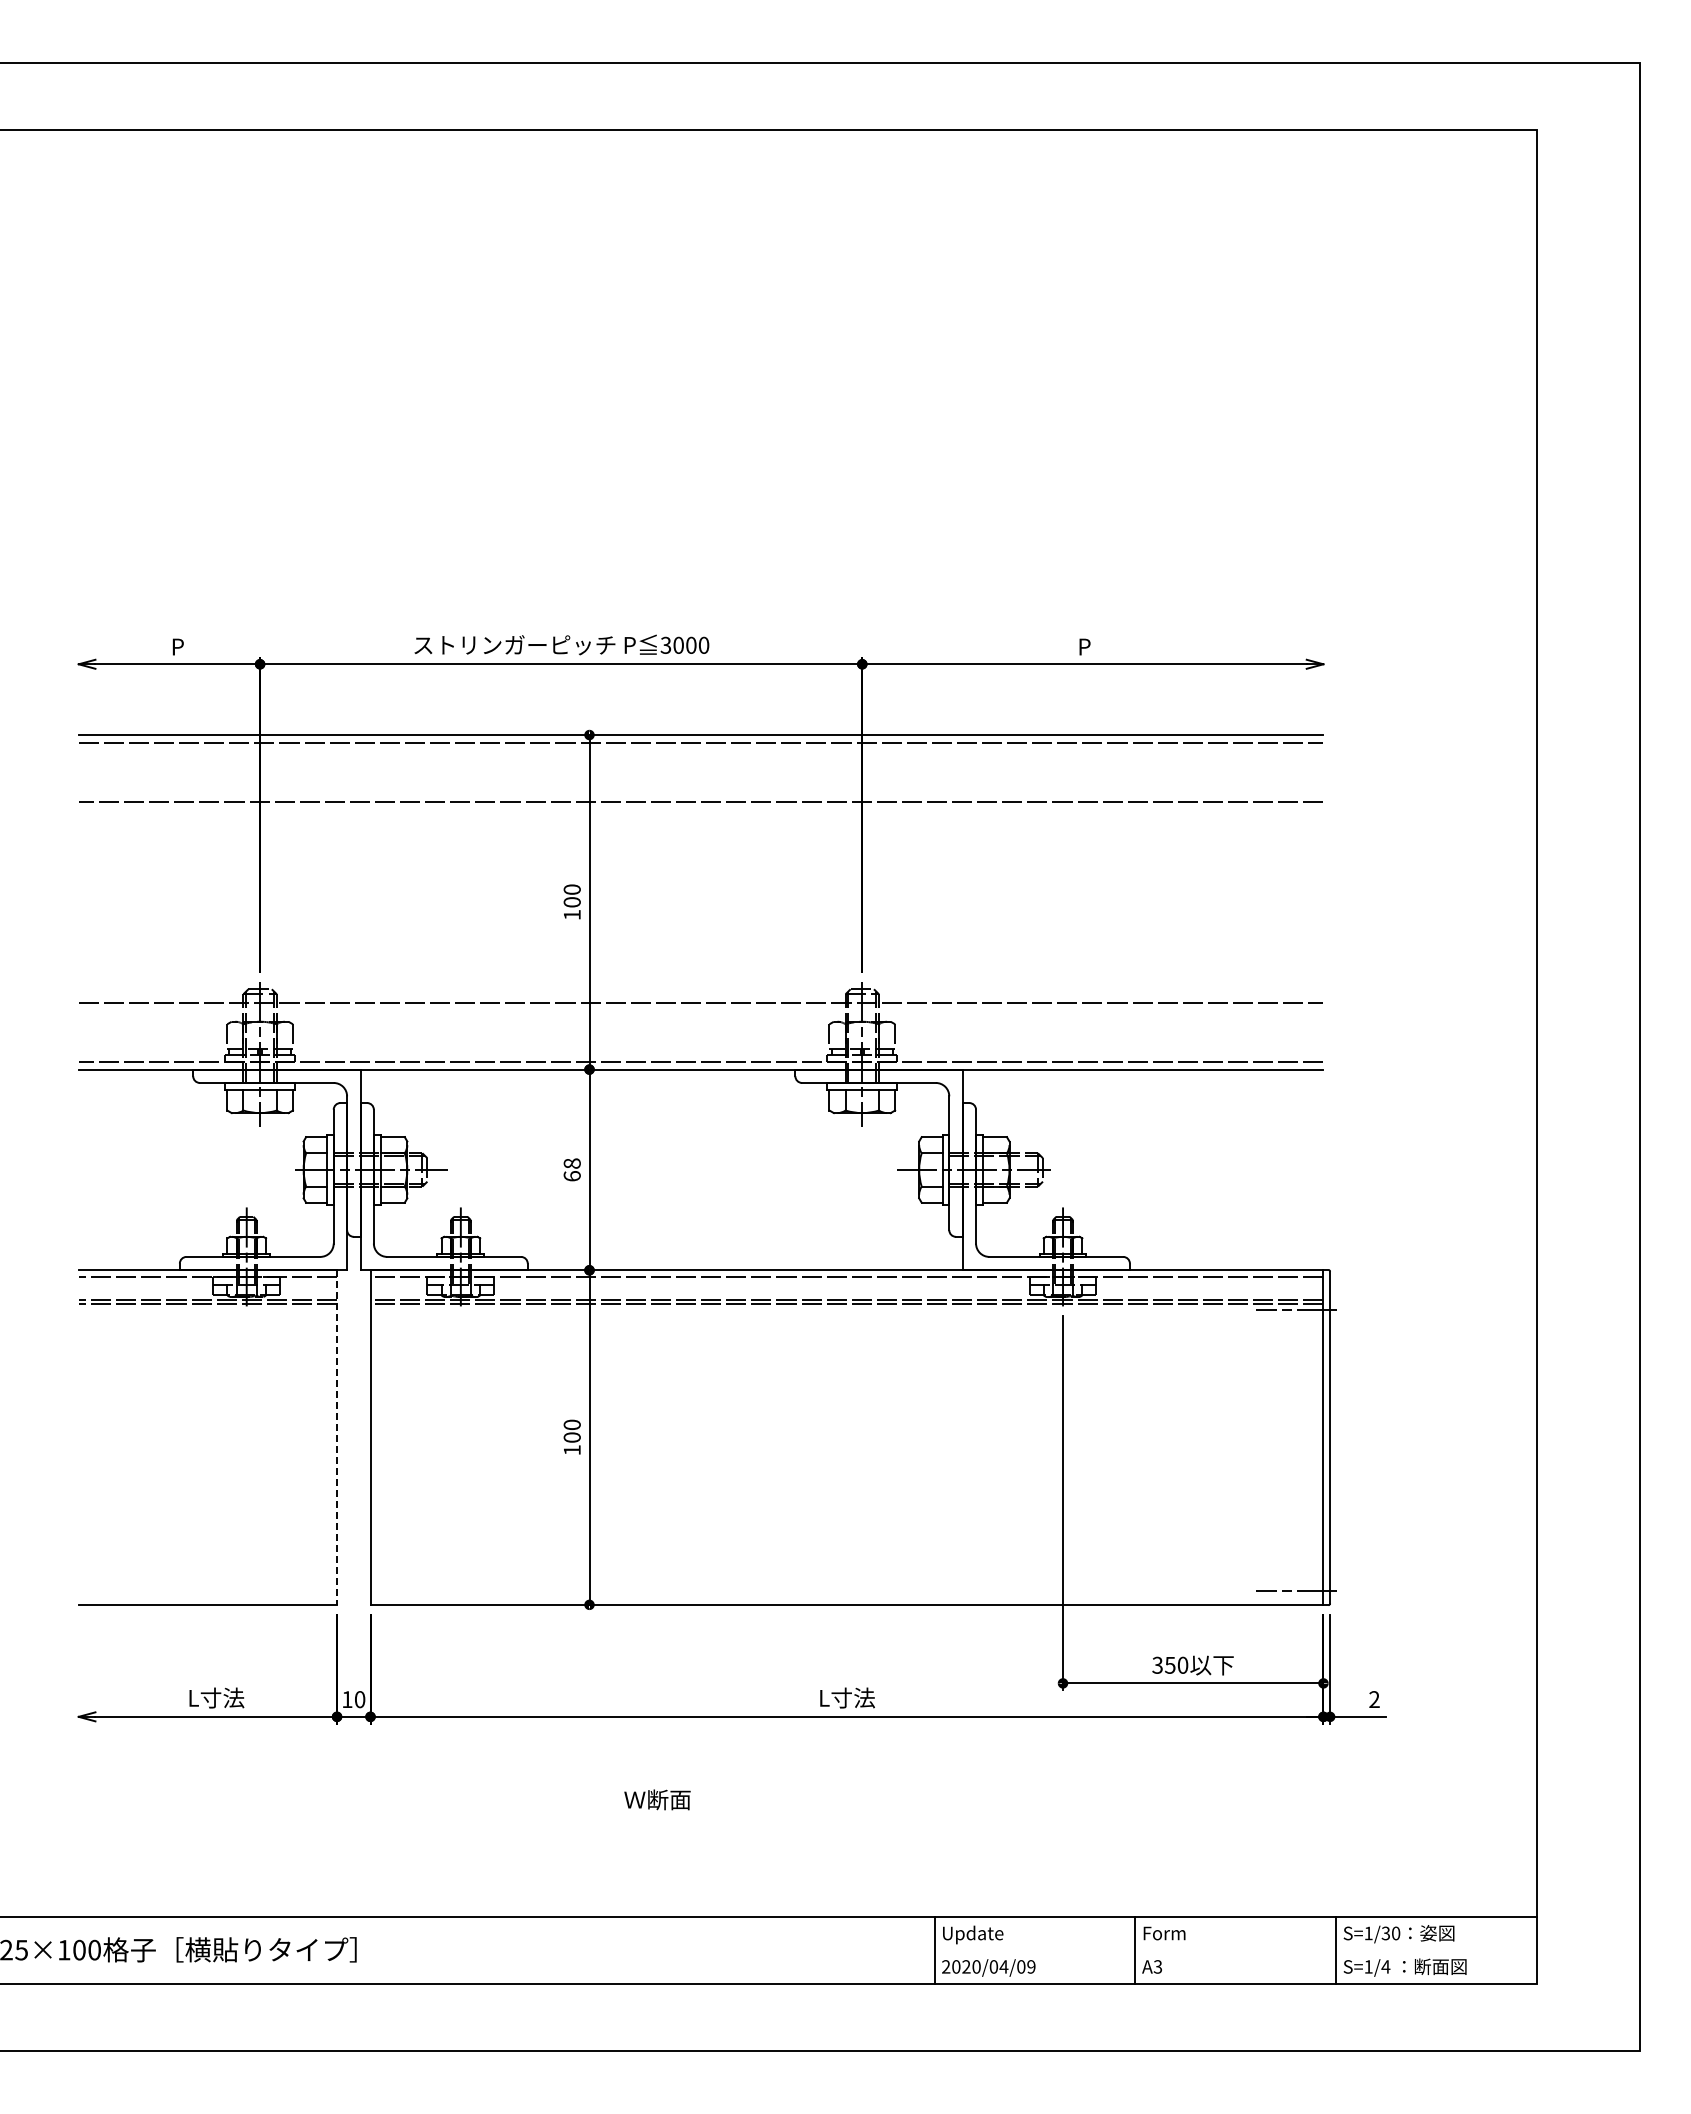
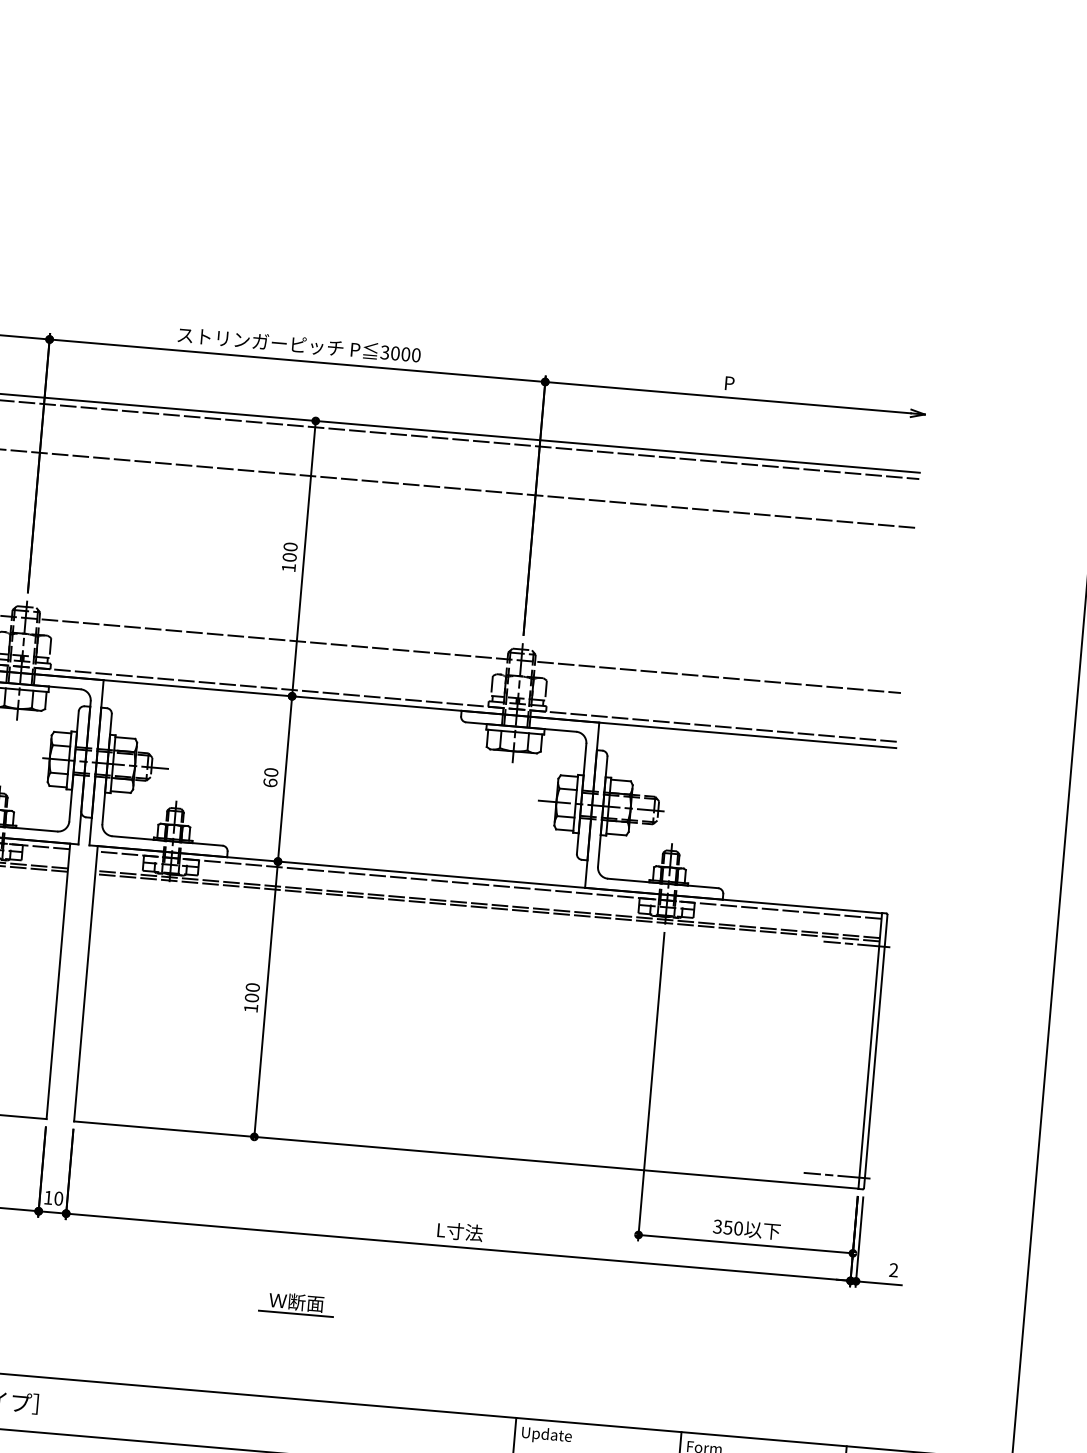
text: (572, 1163) -> (271, 772), 68 -> 60
line: (337, 1438) -> (58, 982), dashed -> solid
line: (657, 1814) -> (295, 1314), added

